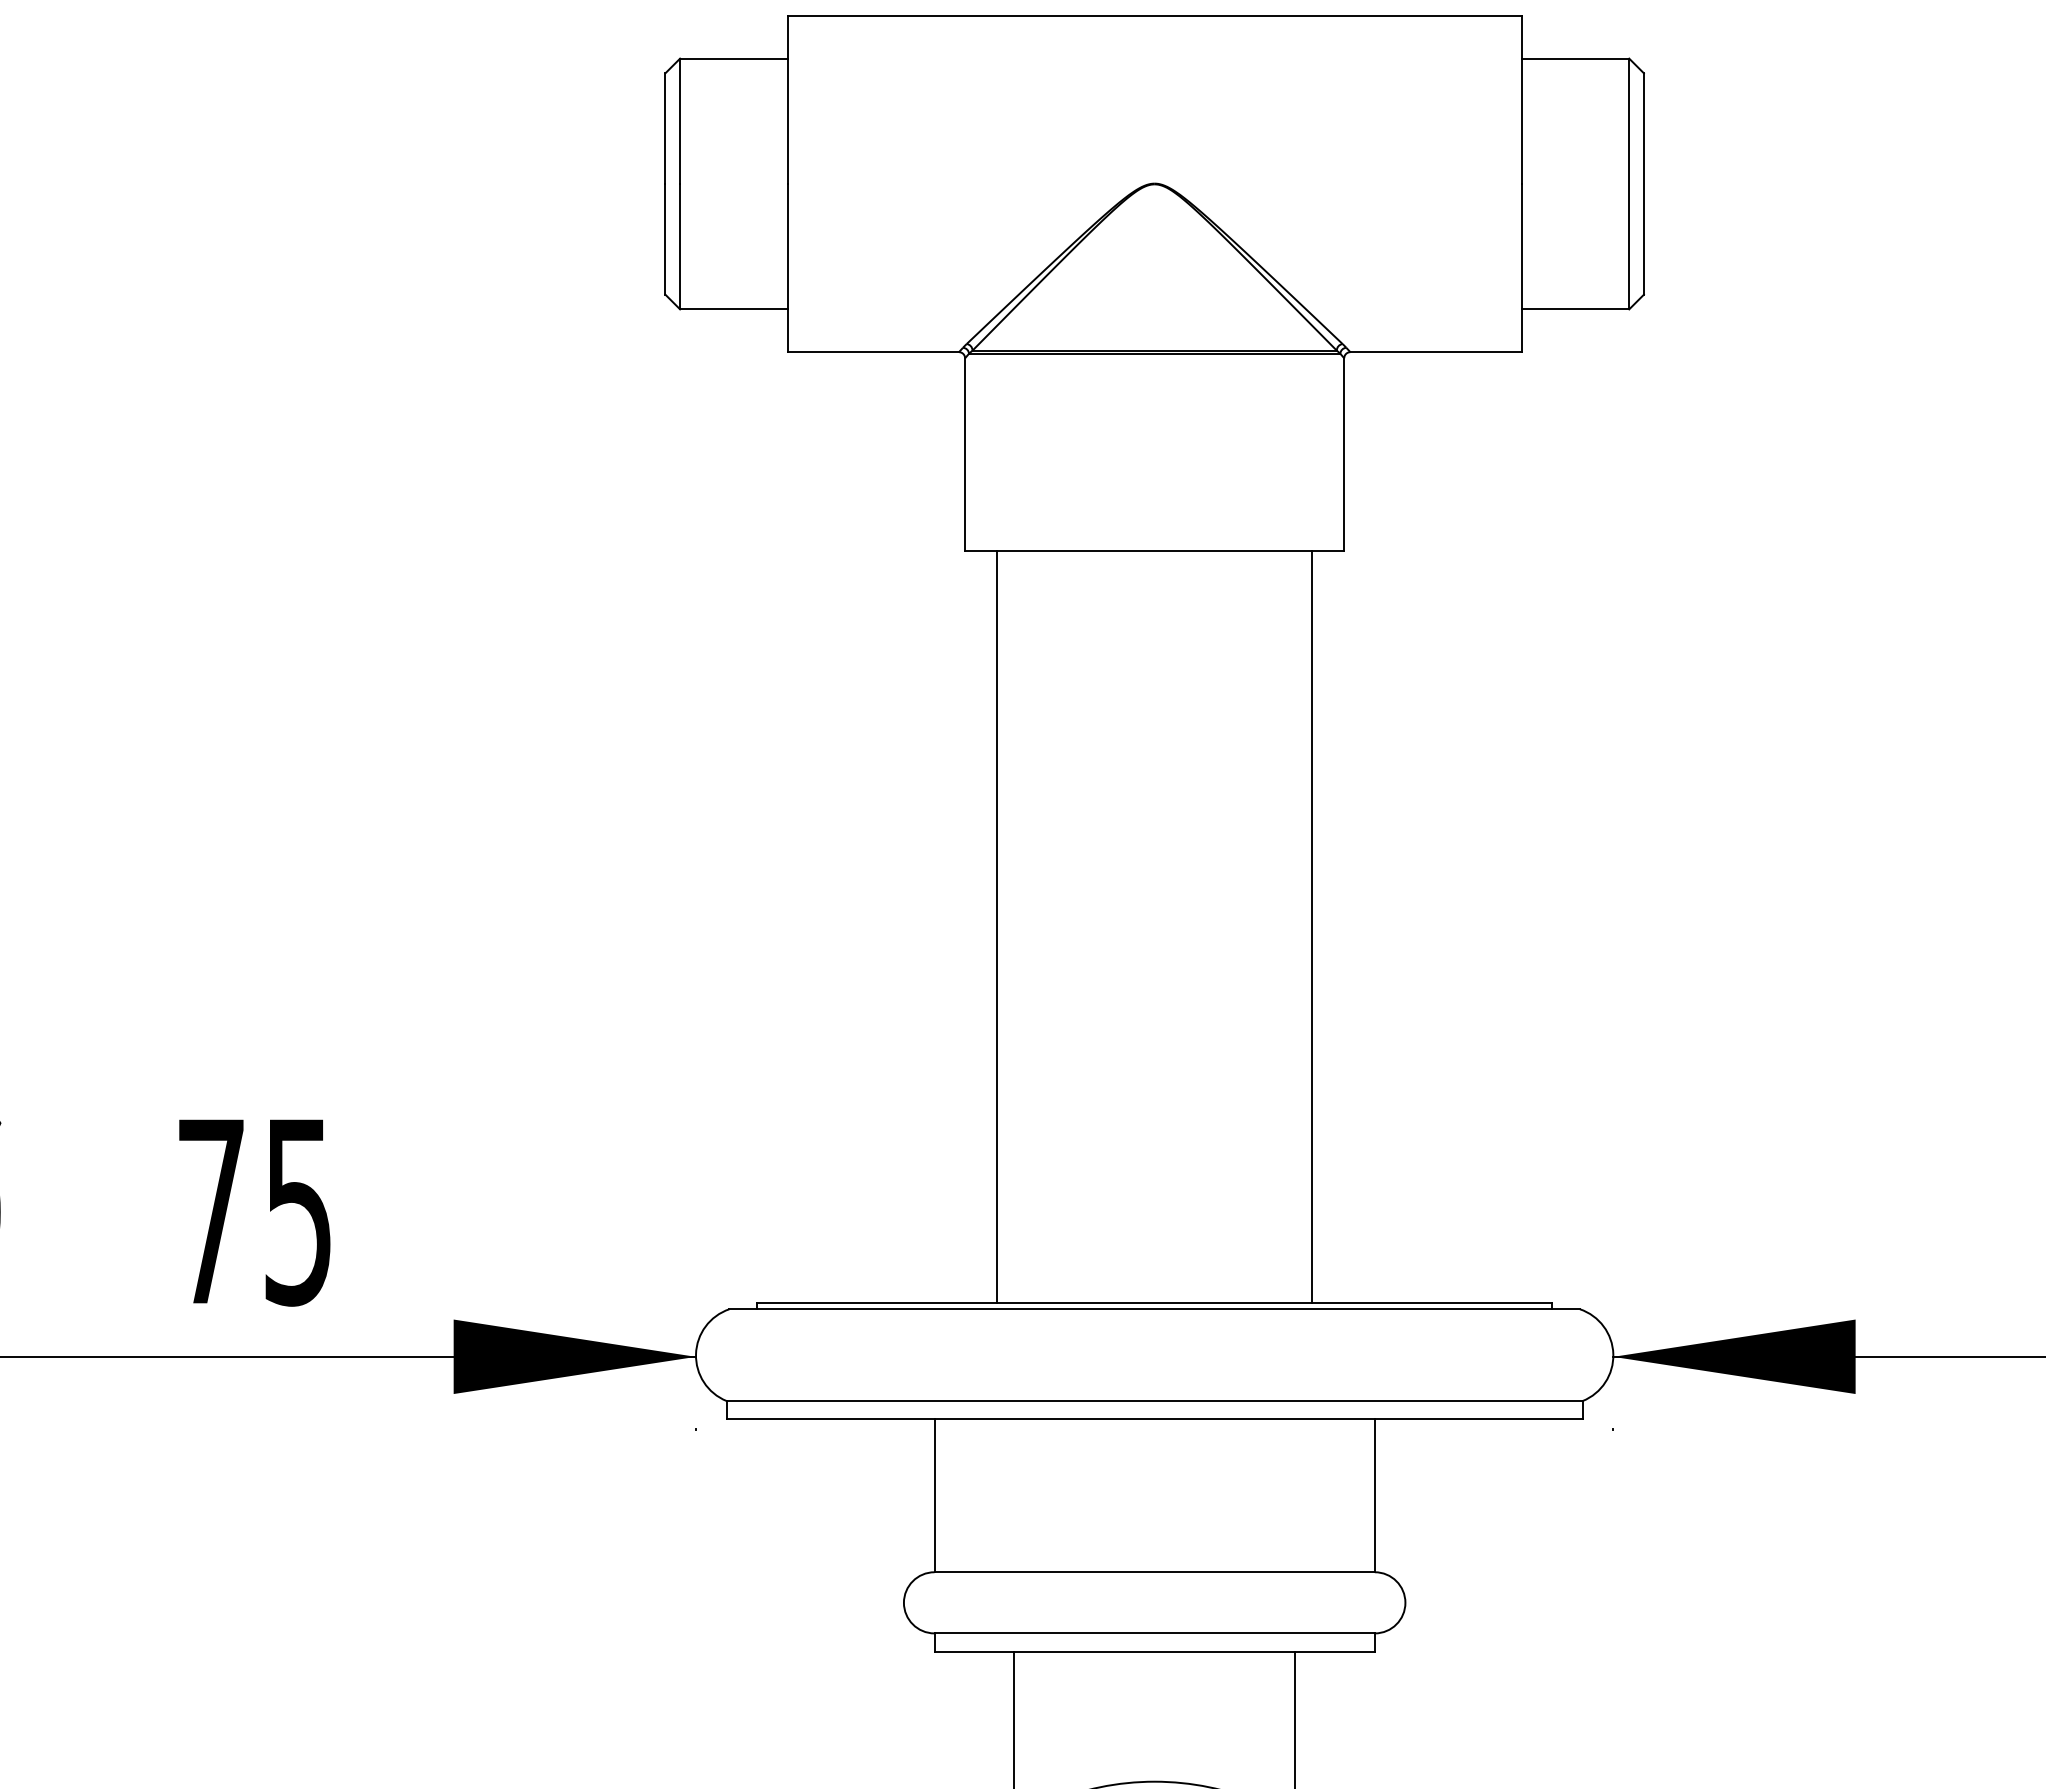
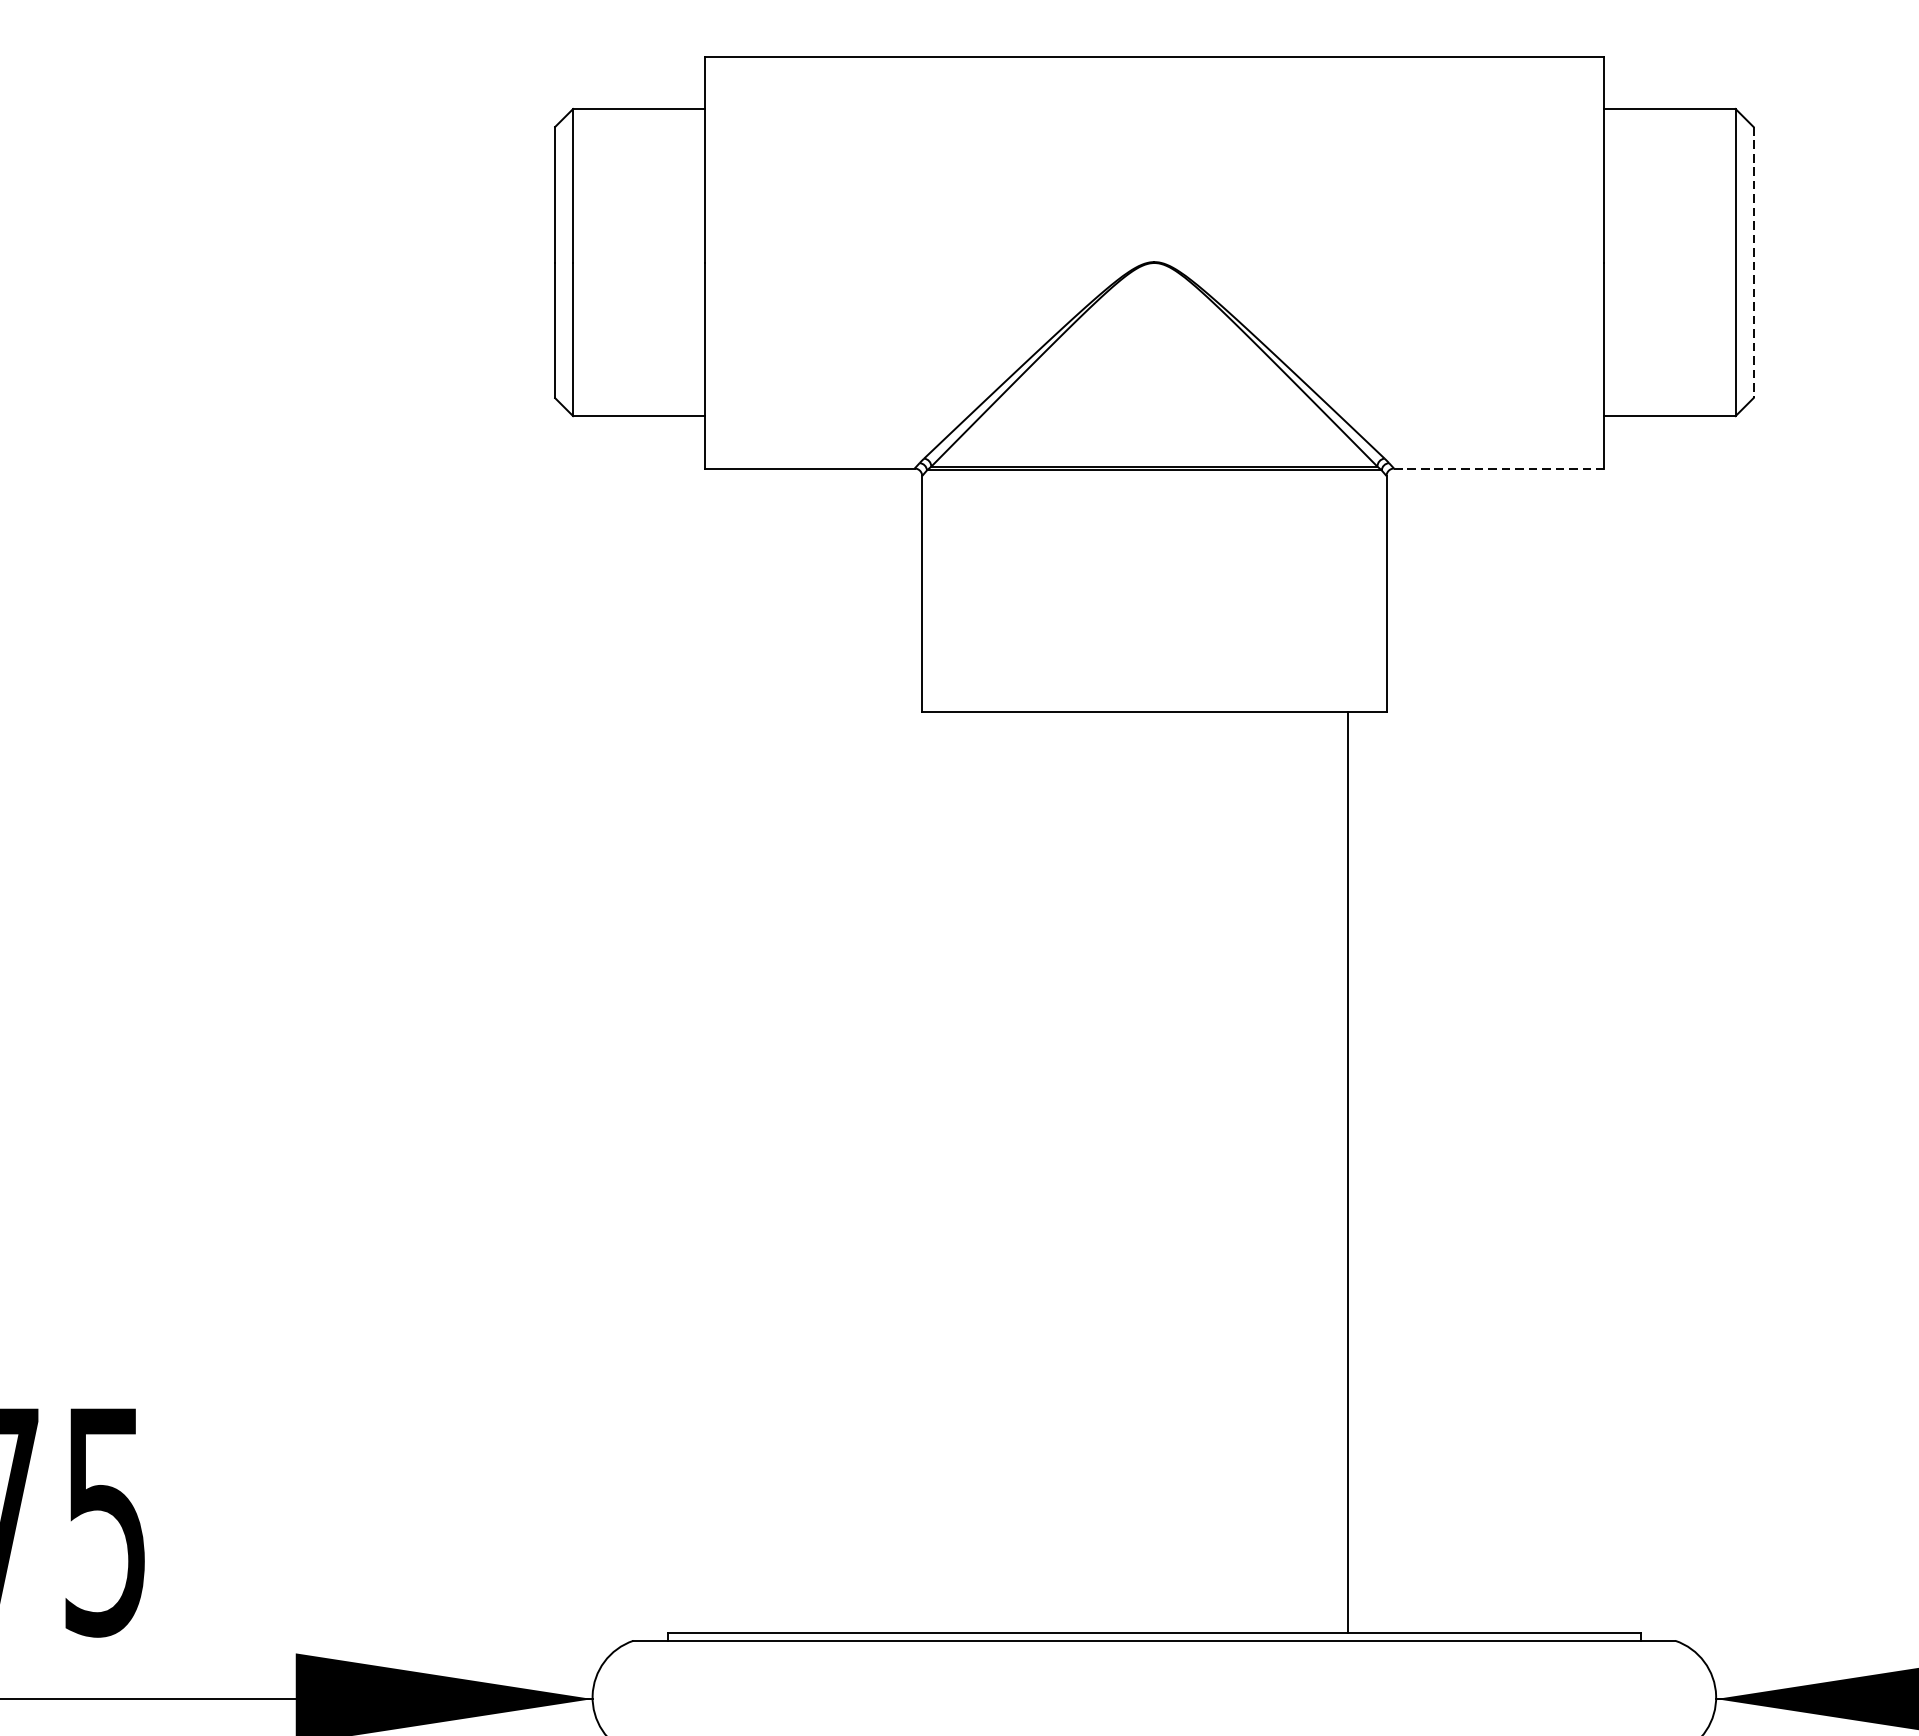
line: (1643, 184) -> (1753, 263), solid -> dashed
line: (1435, 352) -> (1498, 468), solid -> dashed
line: (996, 926) -> (960, 1171), removed

